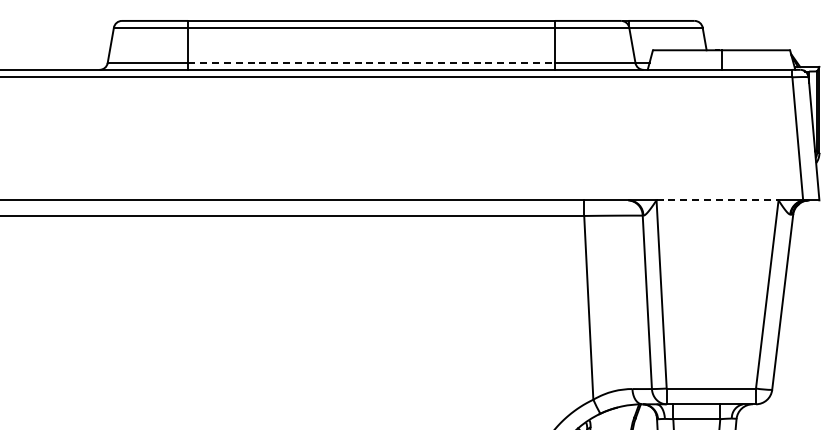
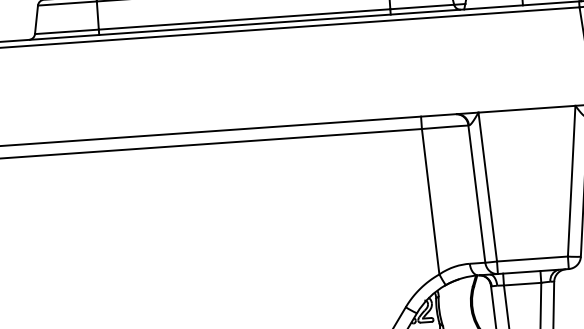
line: (371, 63) -> (244, 19), dashed -> solid
line: (718, 200) -> (527, 109), dashed -> solid

